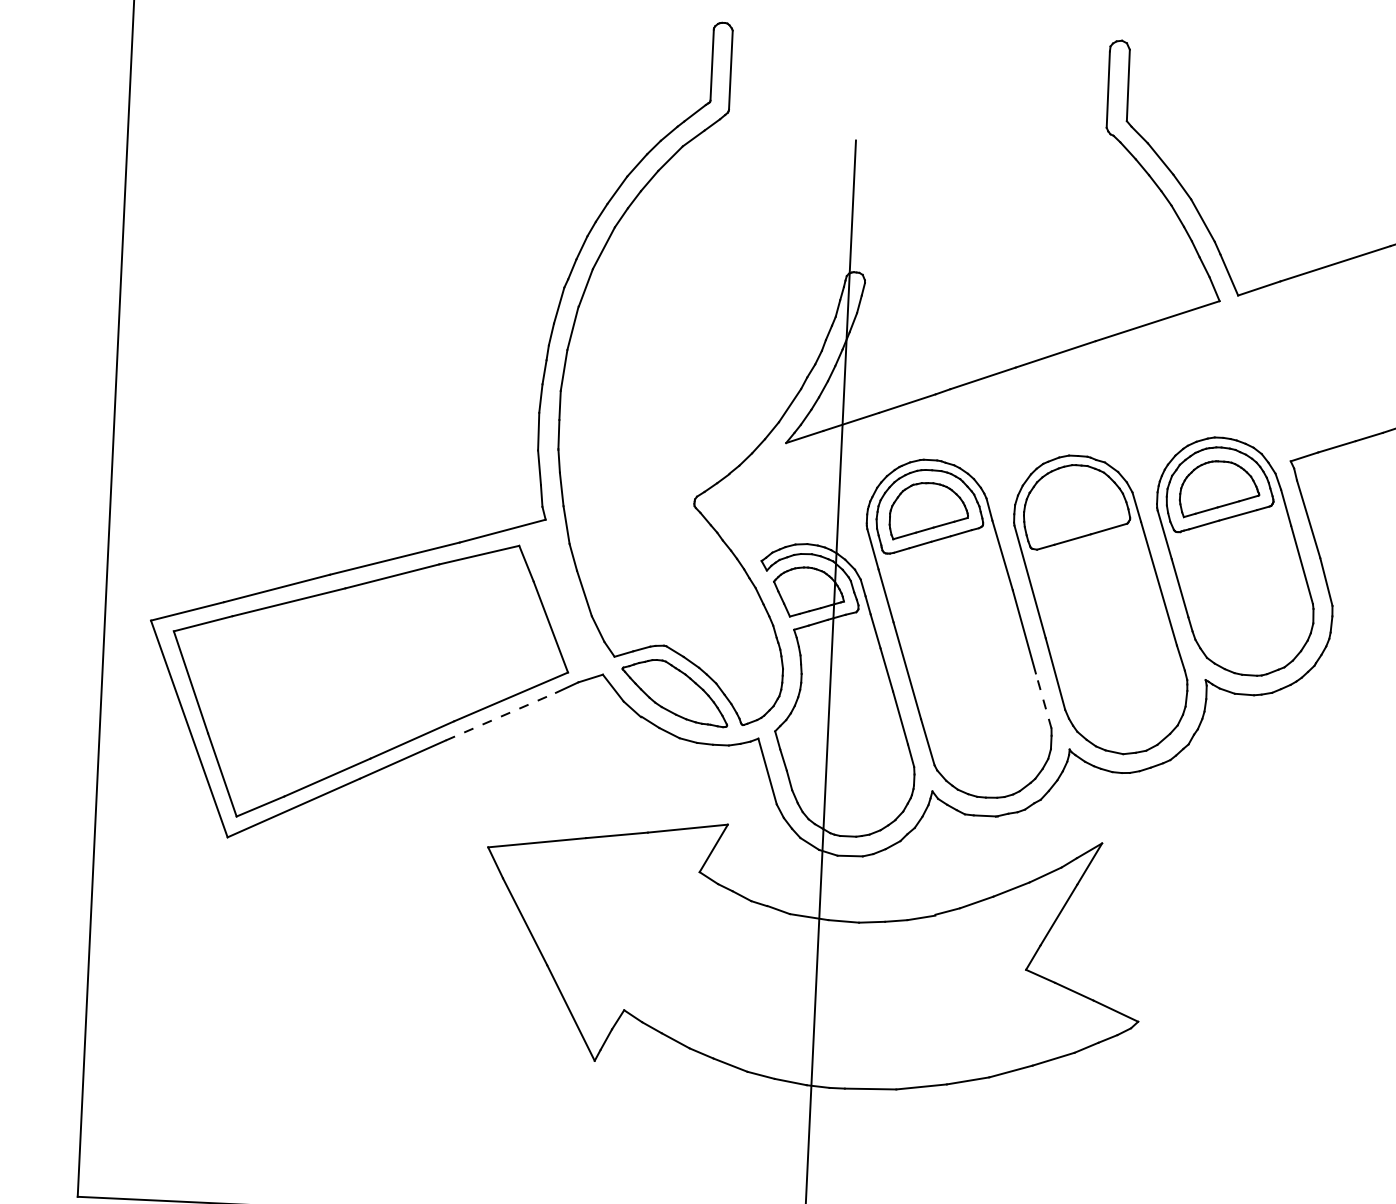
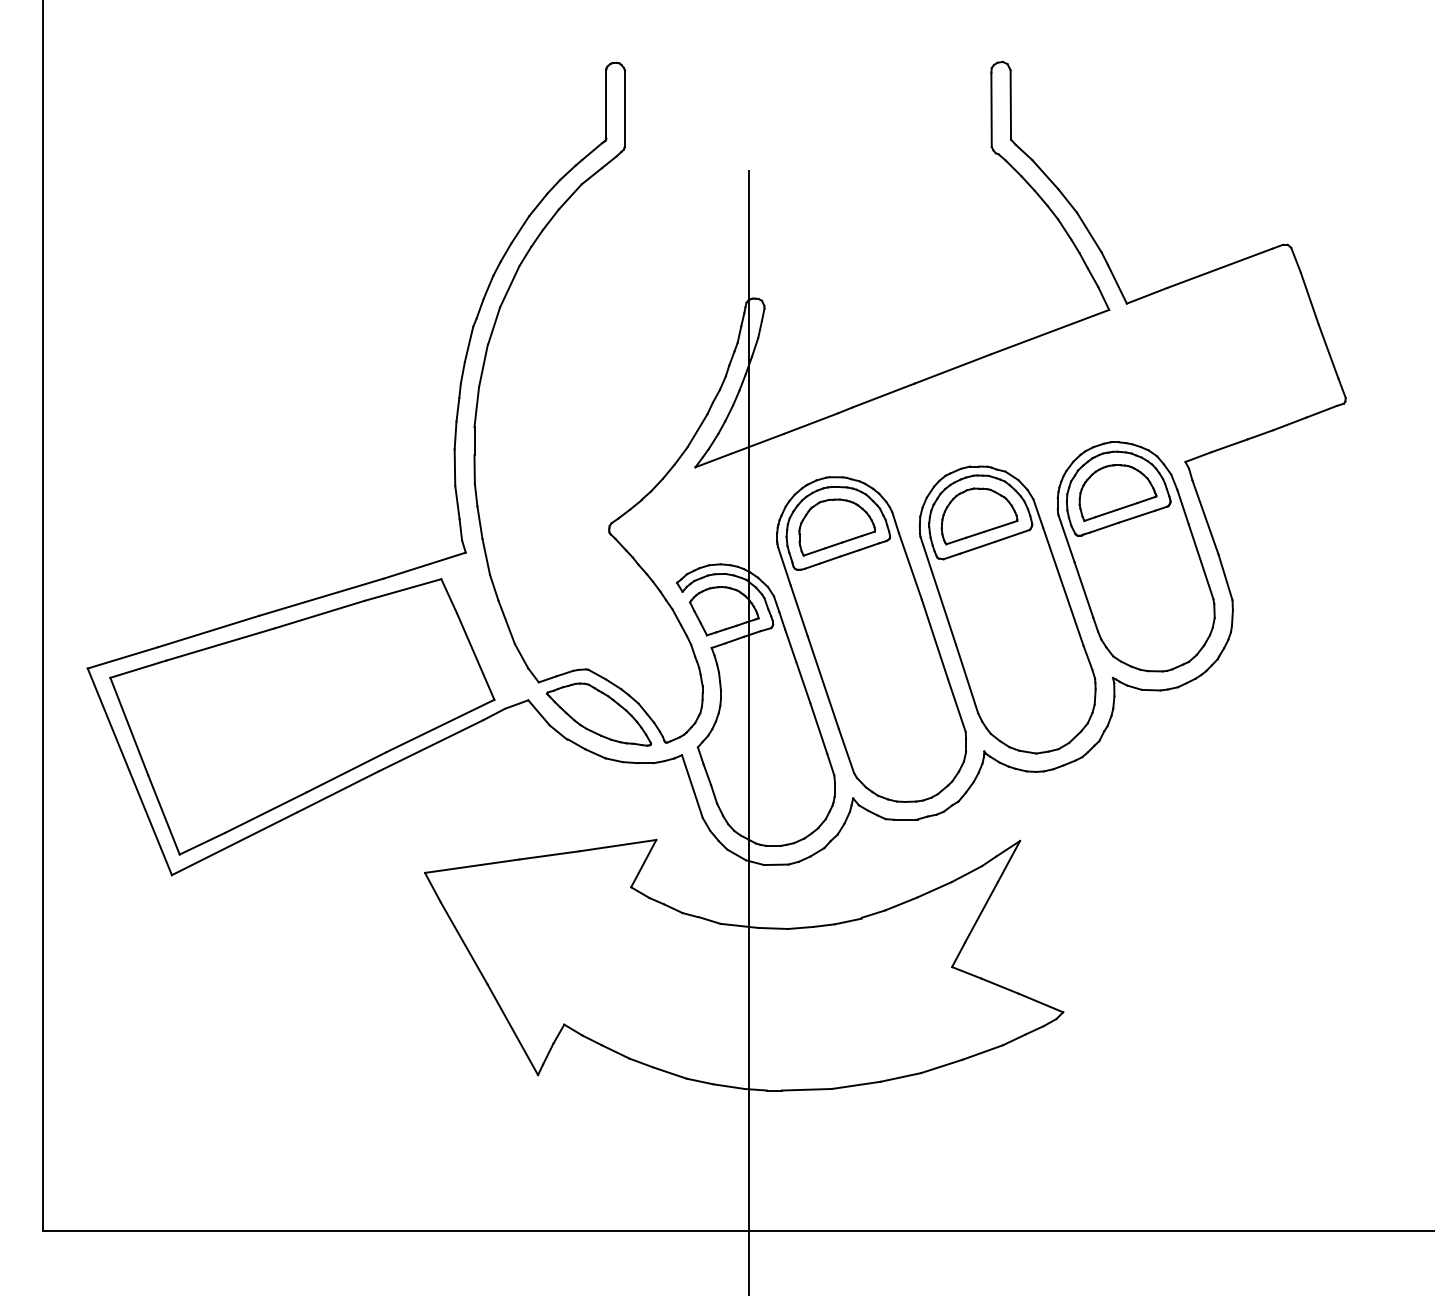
part: (1076, 507) -> (979, 516), added
line: (1043, 700) -> (956, 705), dashed -> solid
line: (501, 716) -> (431, 745), dashed -> solid

